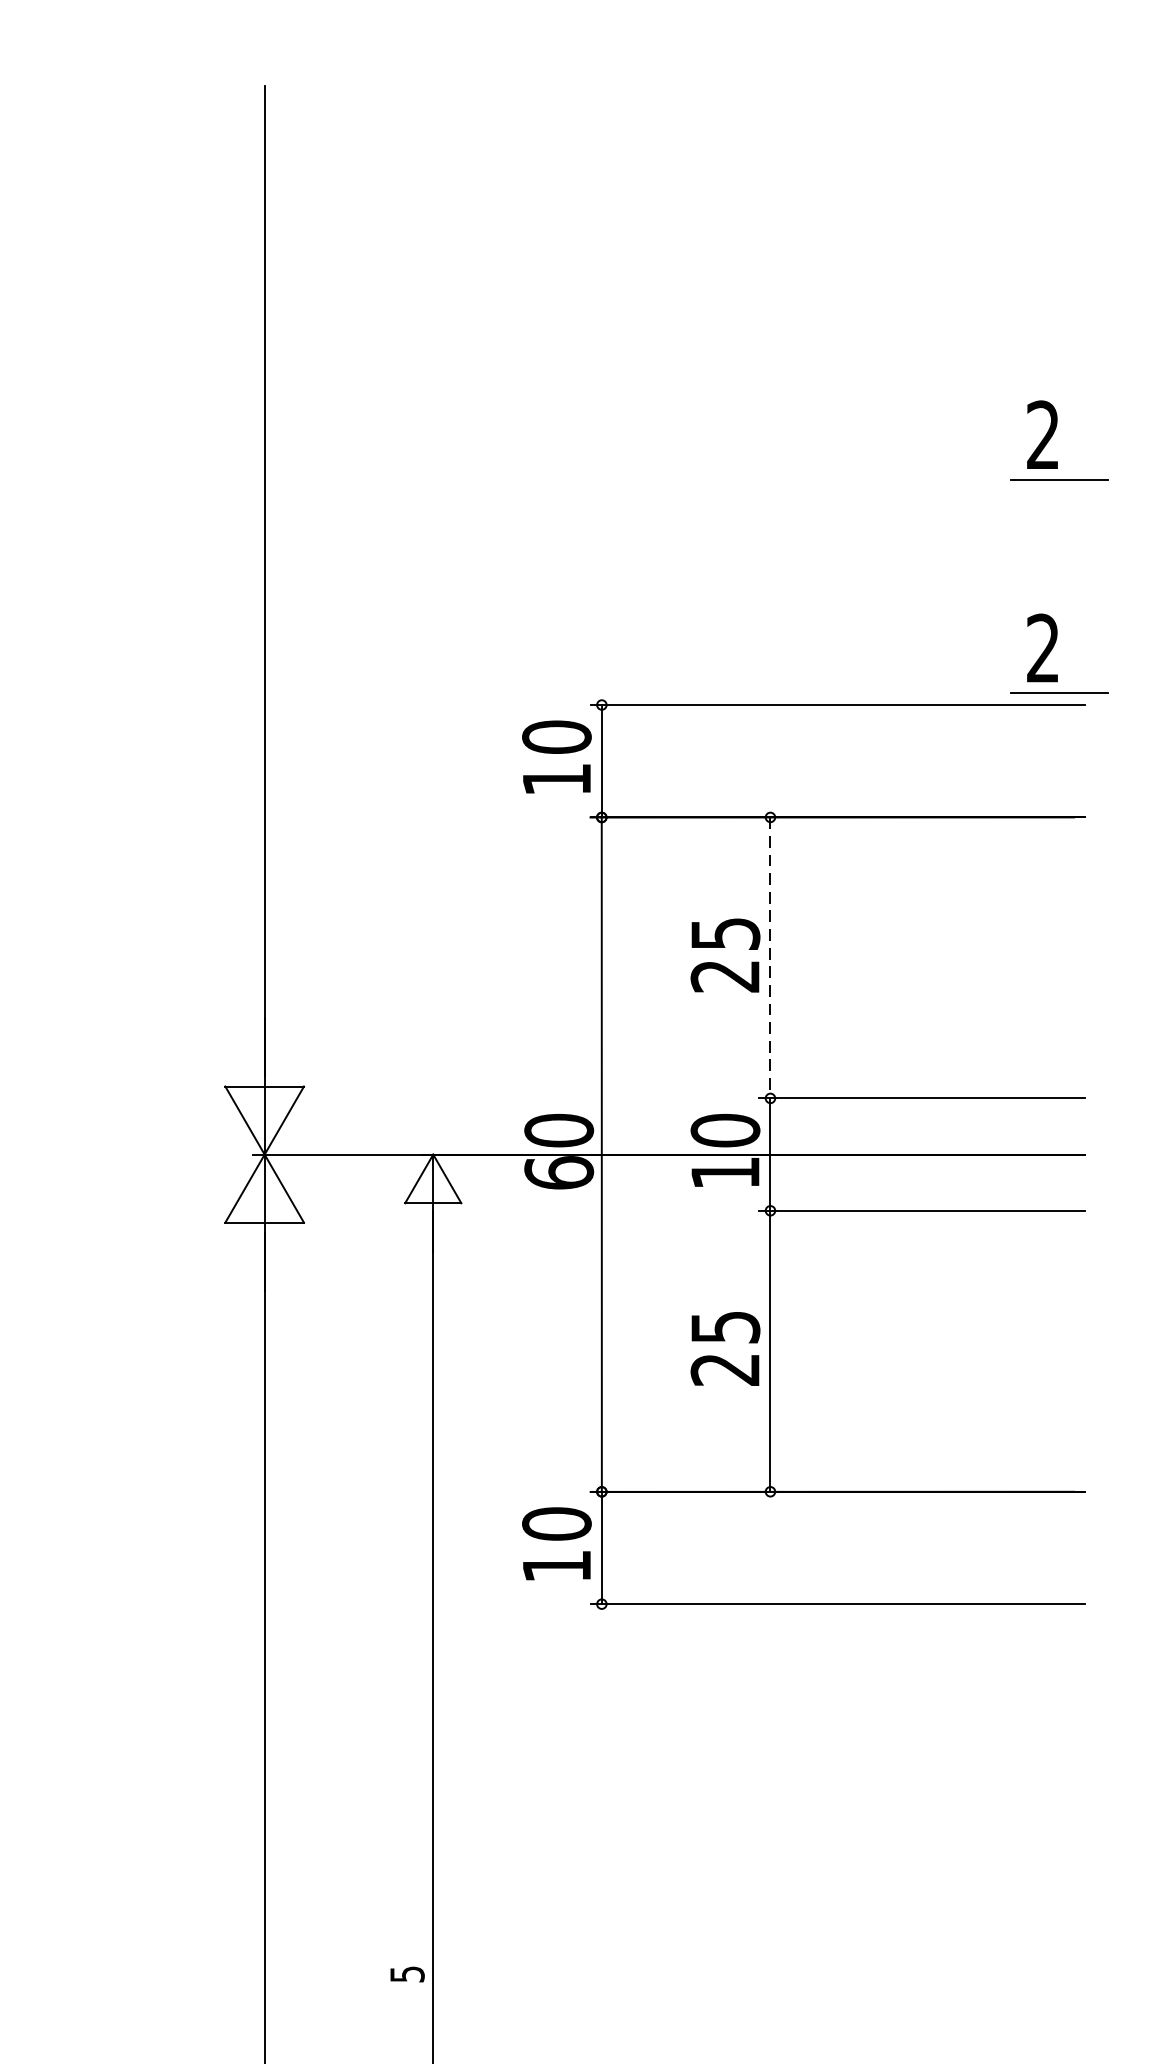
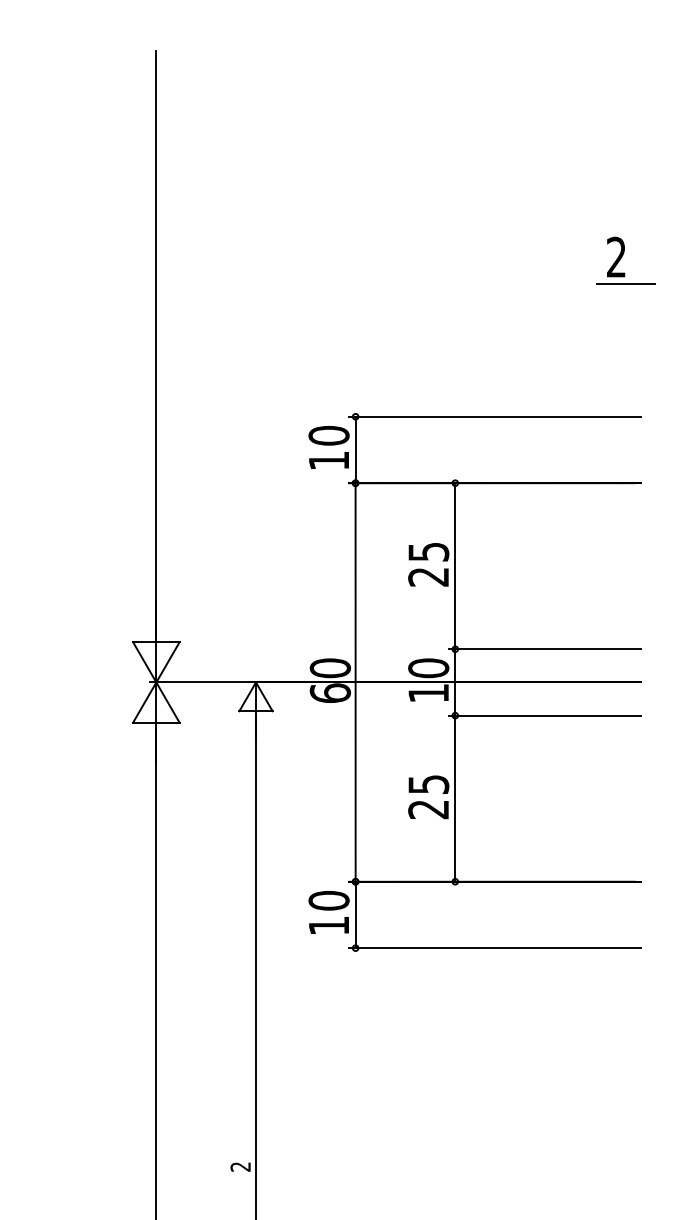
part: (1058, 653) -> (625, 386), removed
line: (770, 958) -> (455, 566), dashed -> solid
text: (407, 1973) -> (240, 1166), 5 -> 2

